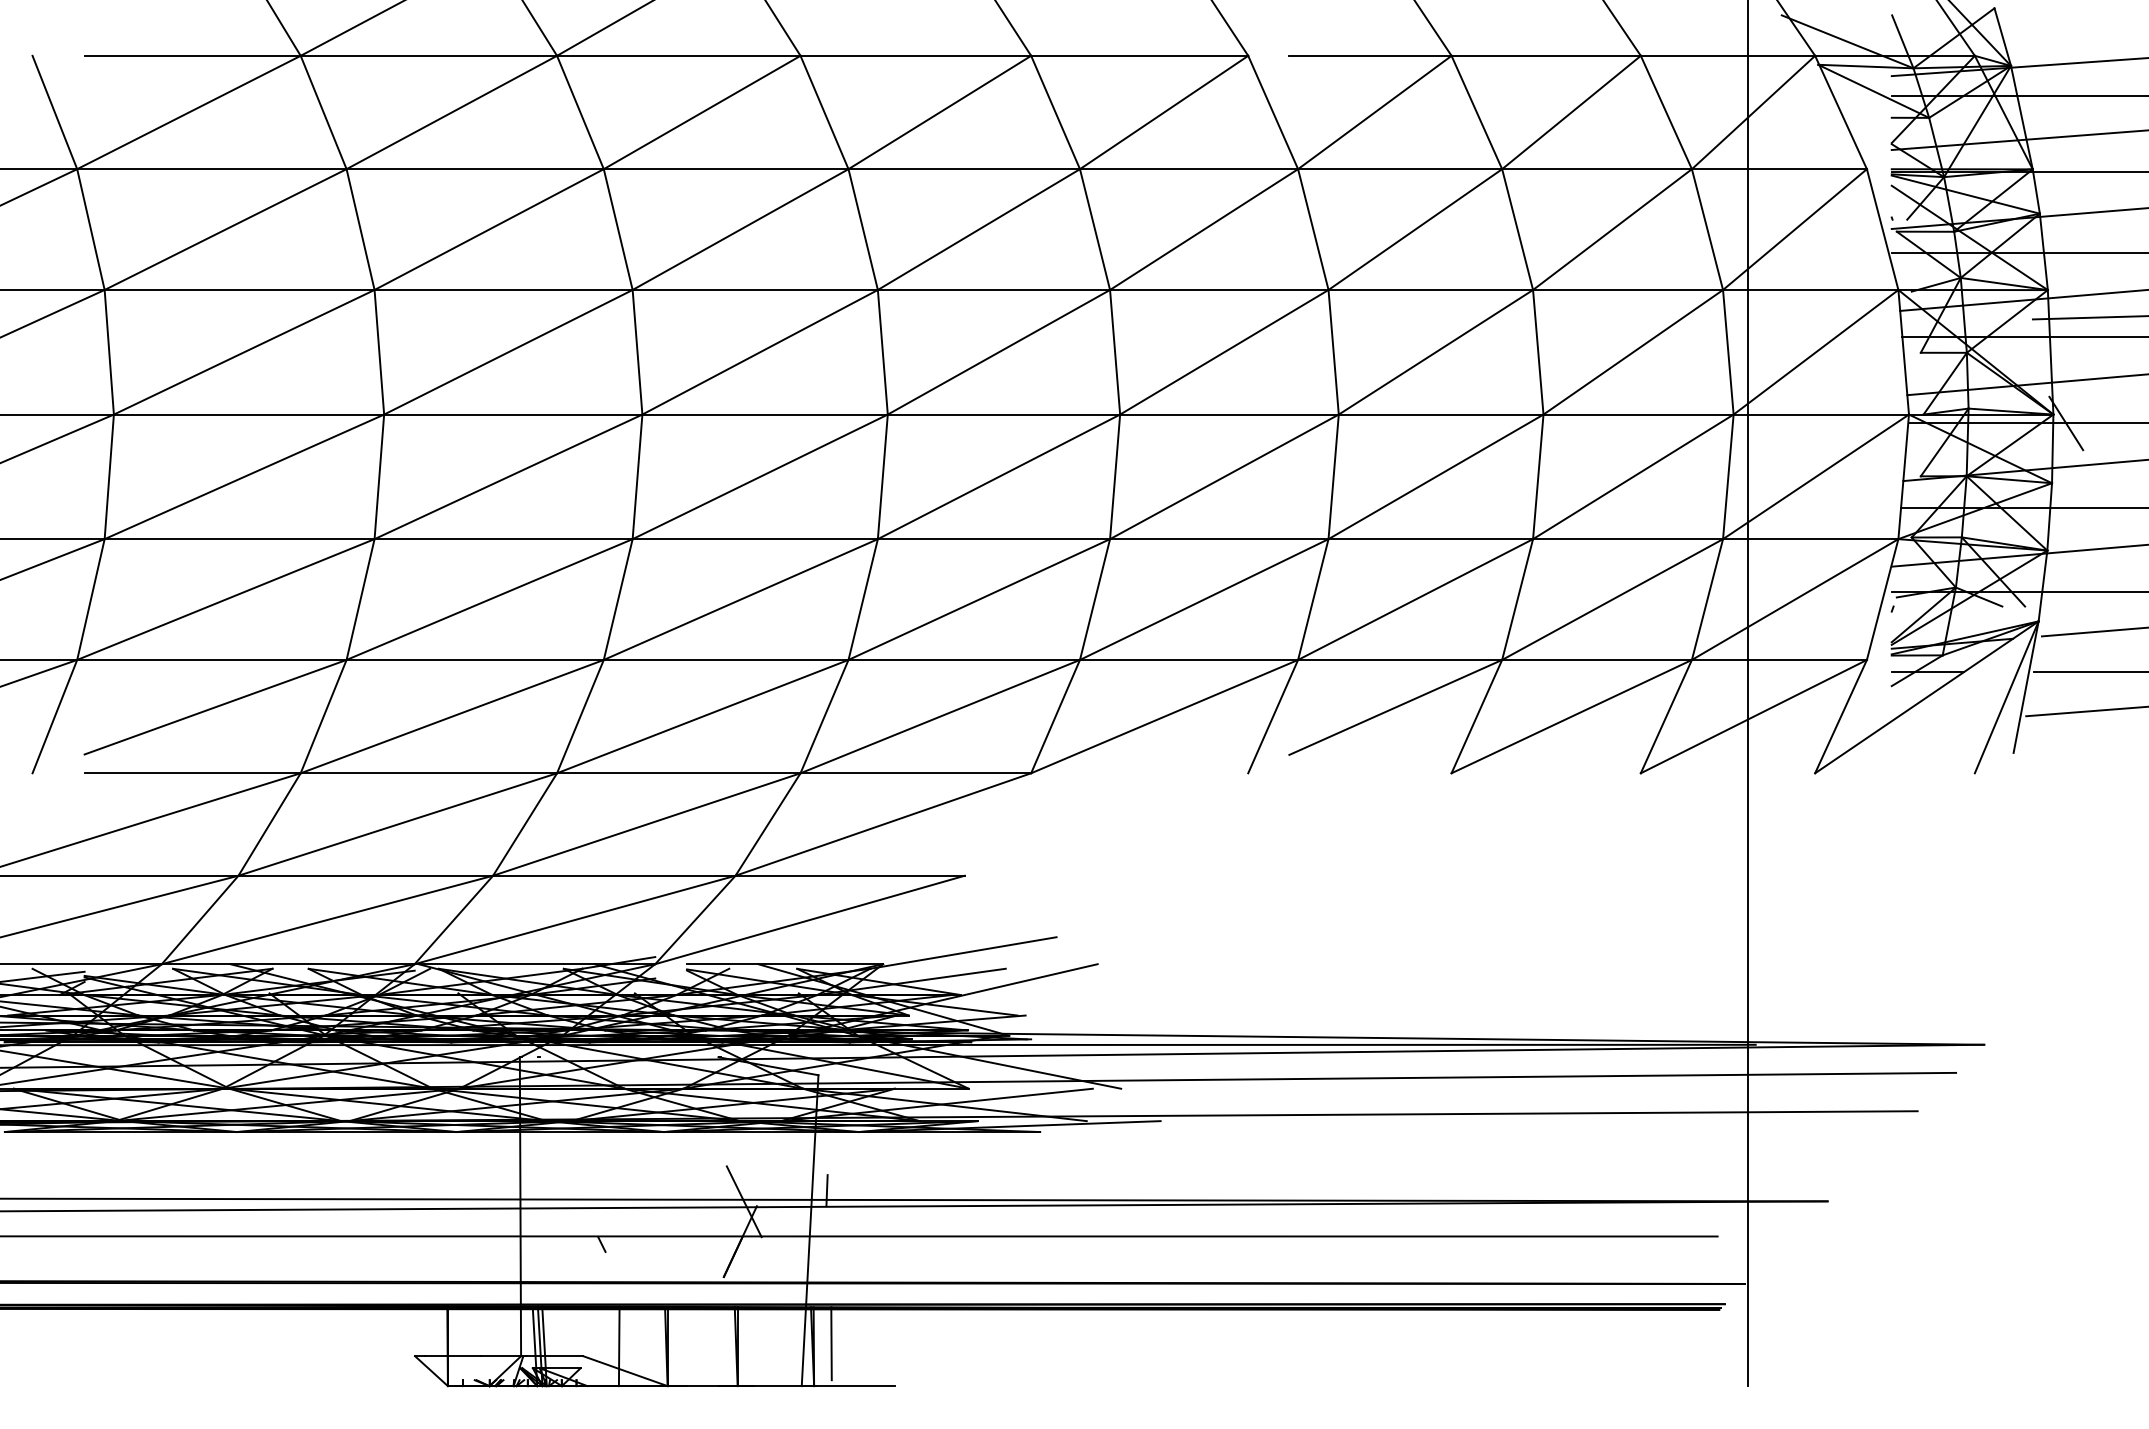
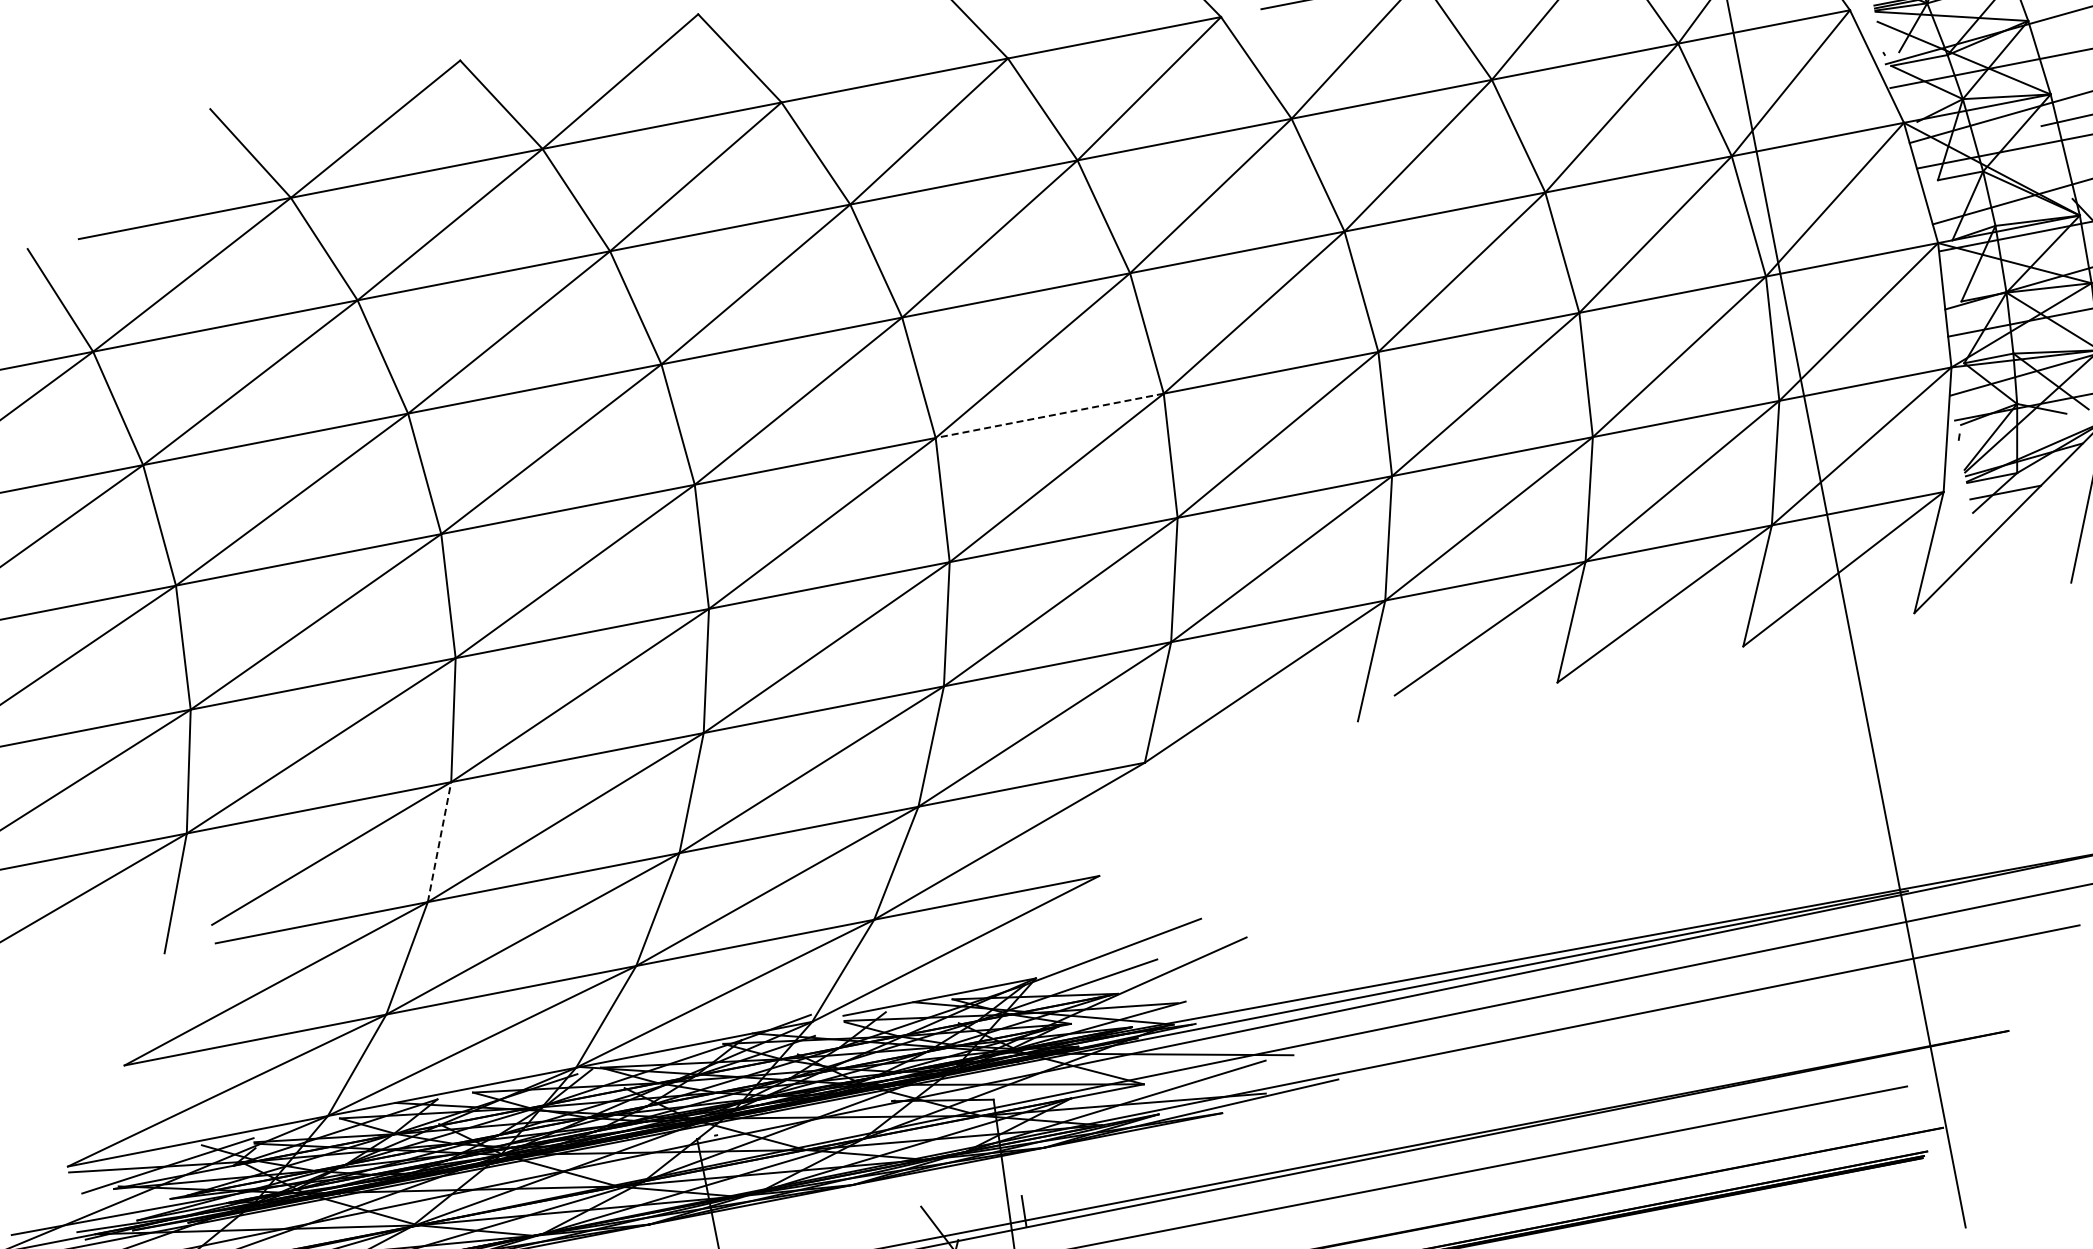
line: (1003, 414) -> (1049, 415), solid -> dashed
line: (323, 716) -> (439, 842), solid -> dashed

